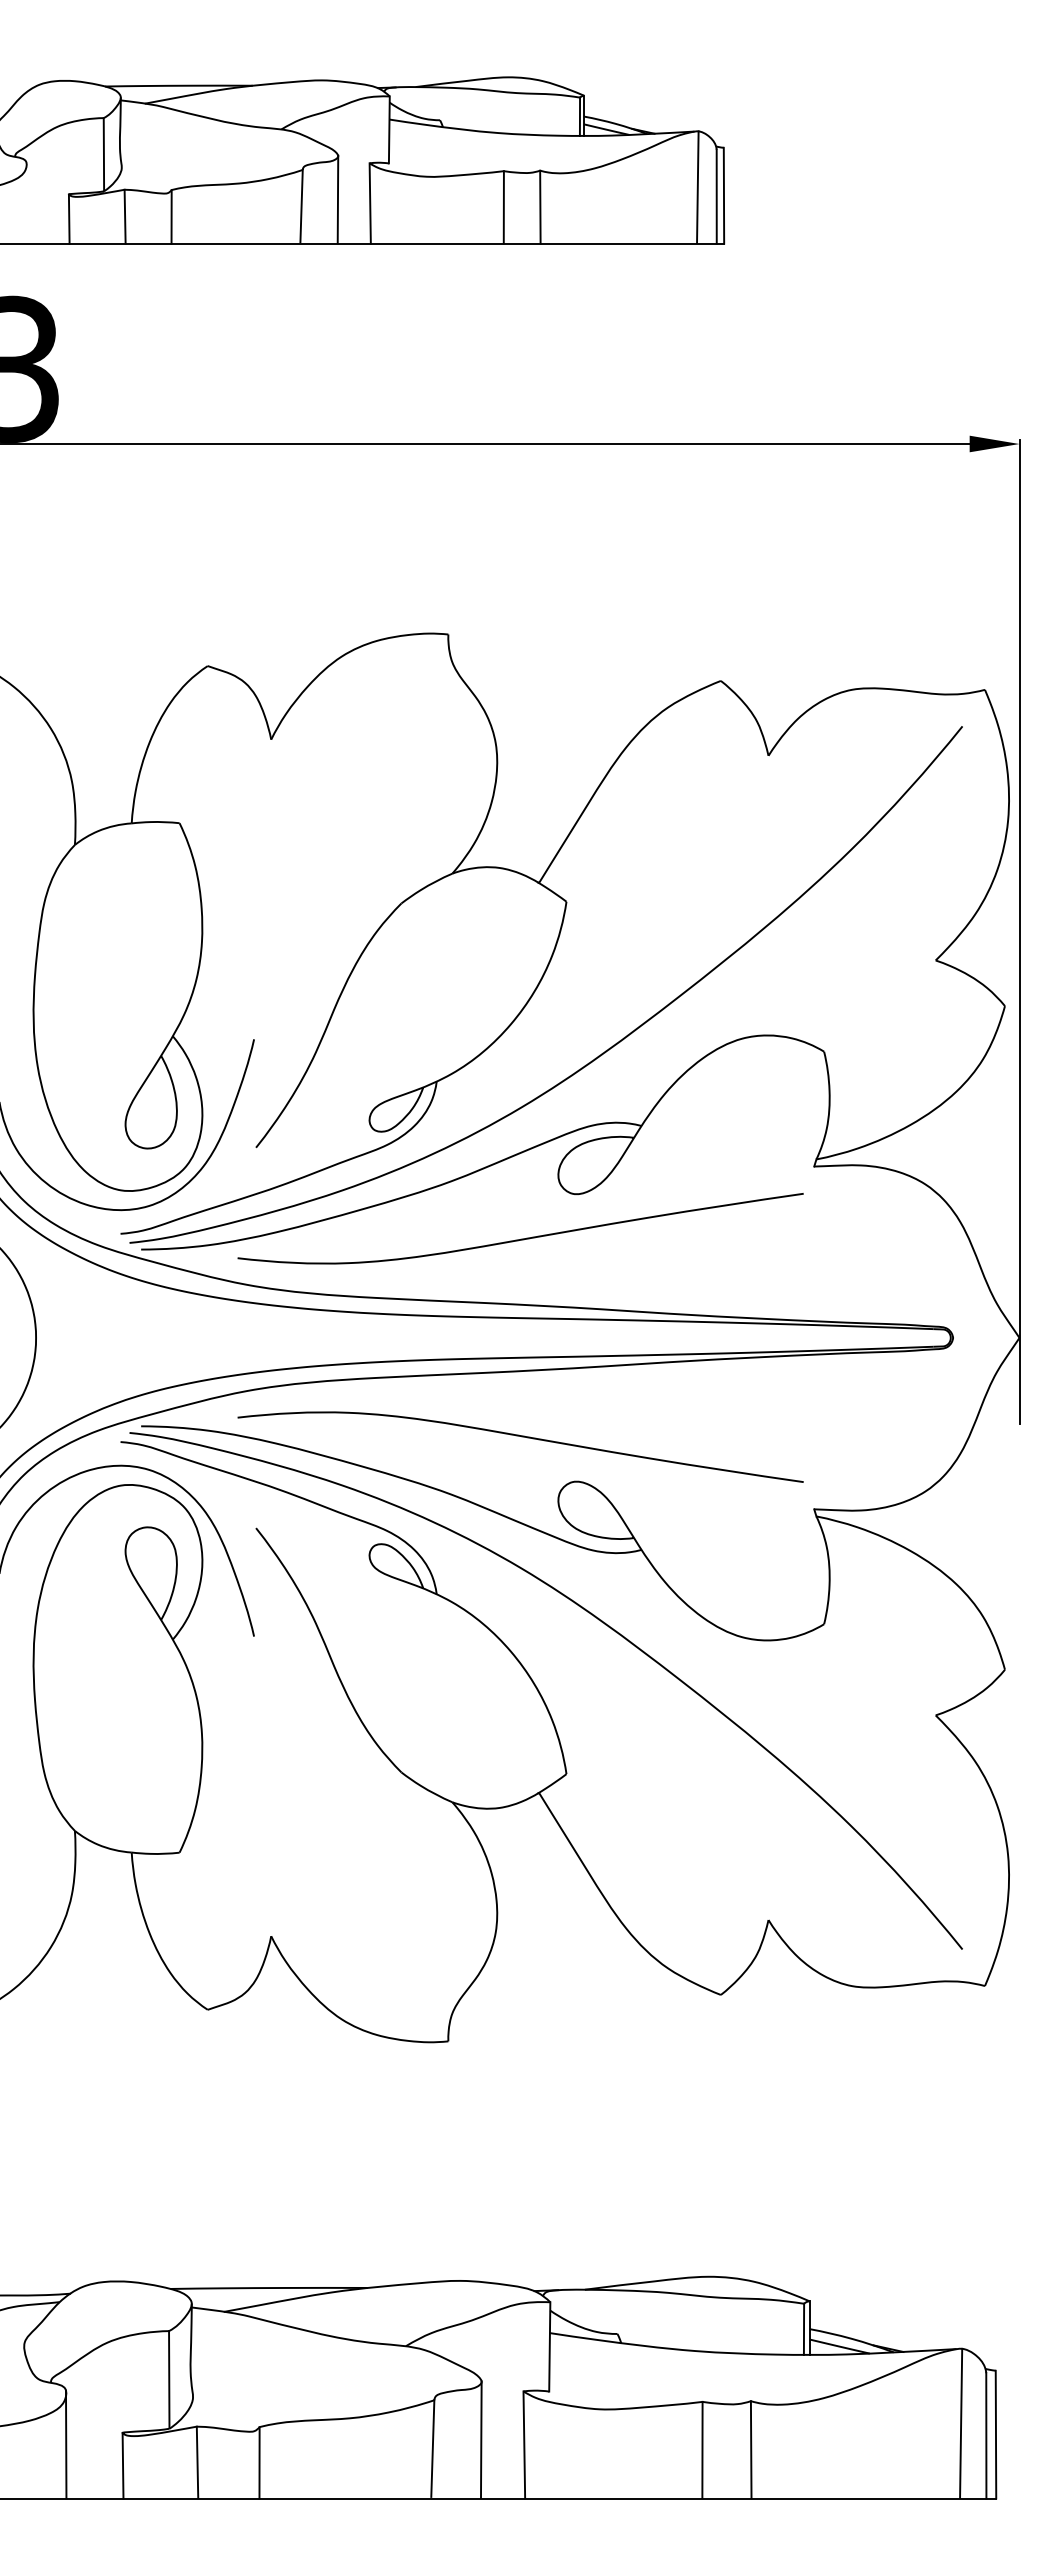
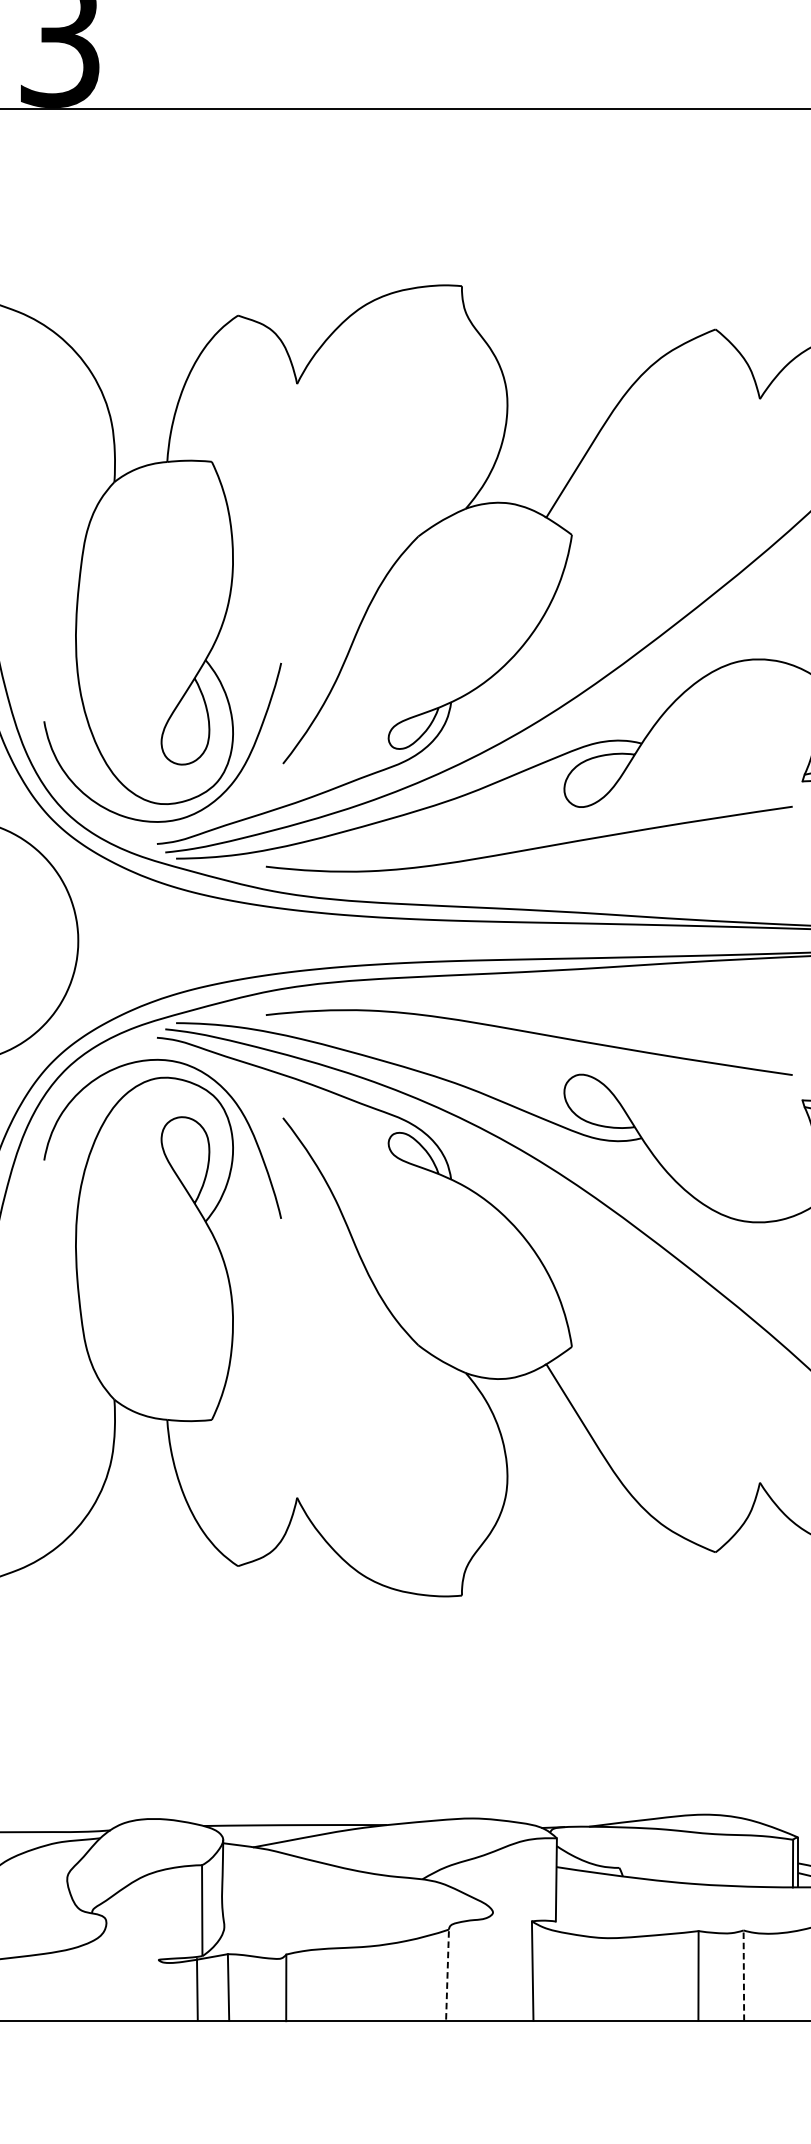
line: (481, 2439) -> (492, 1966), removed
line: (66, 2444) -> (106, 1970), removed
line: (432, 2448) -> (447, 1974), solid -> dashed
line: (751, 2449) -> (744, 1975), solid -> dashed
line: (122, 2465) -> (196, 1989), moved

